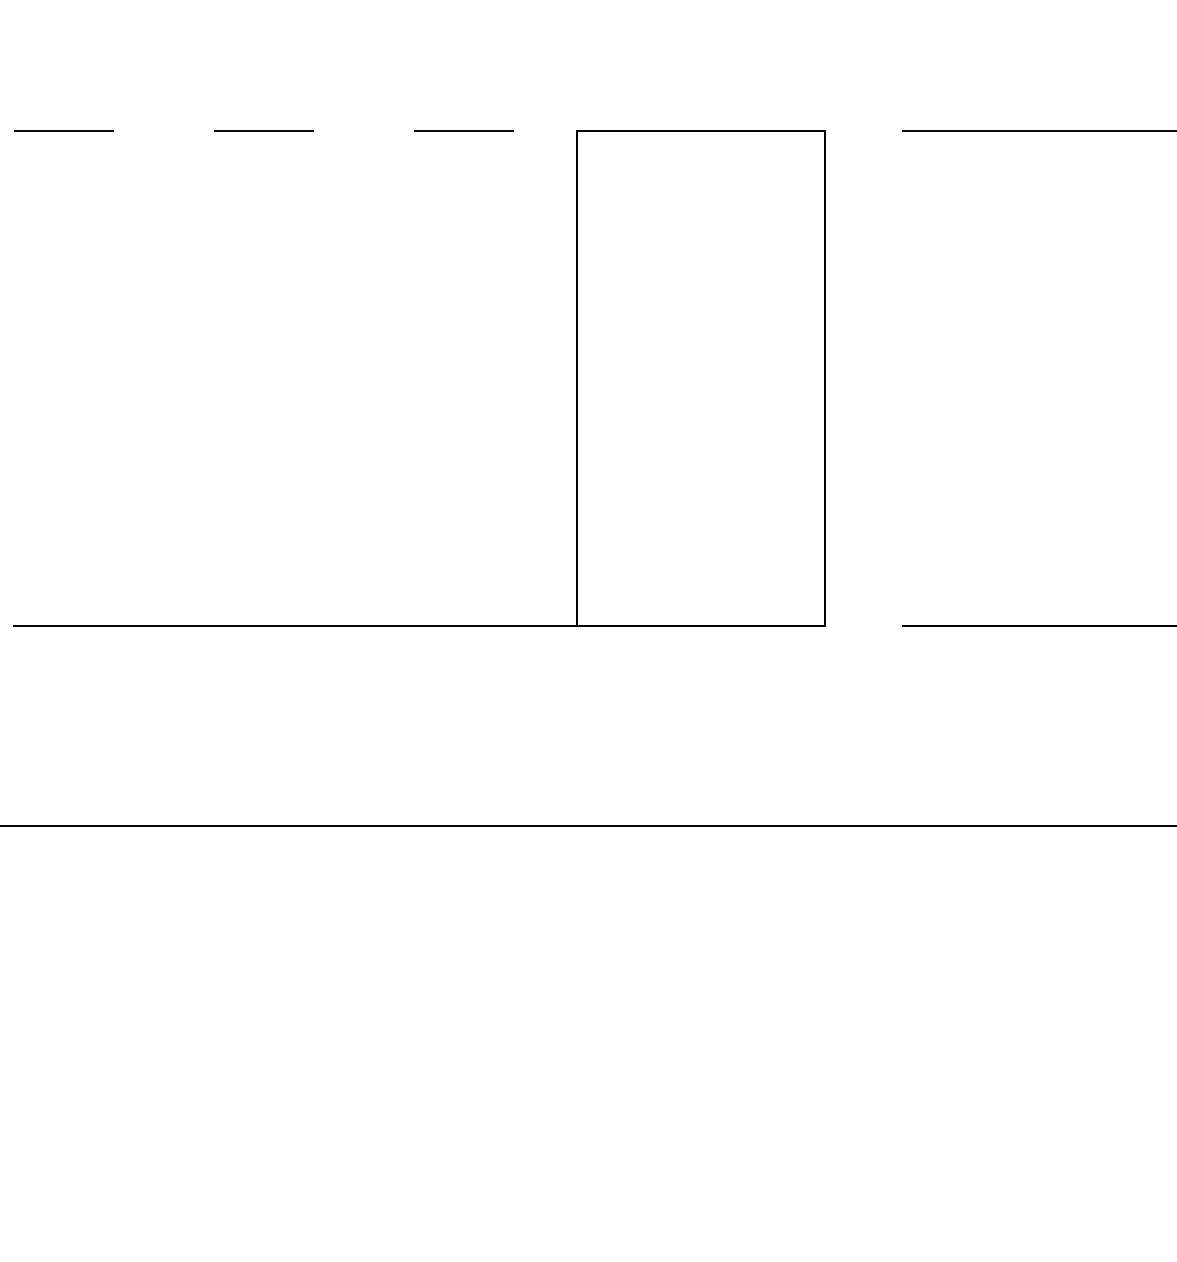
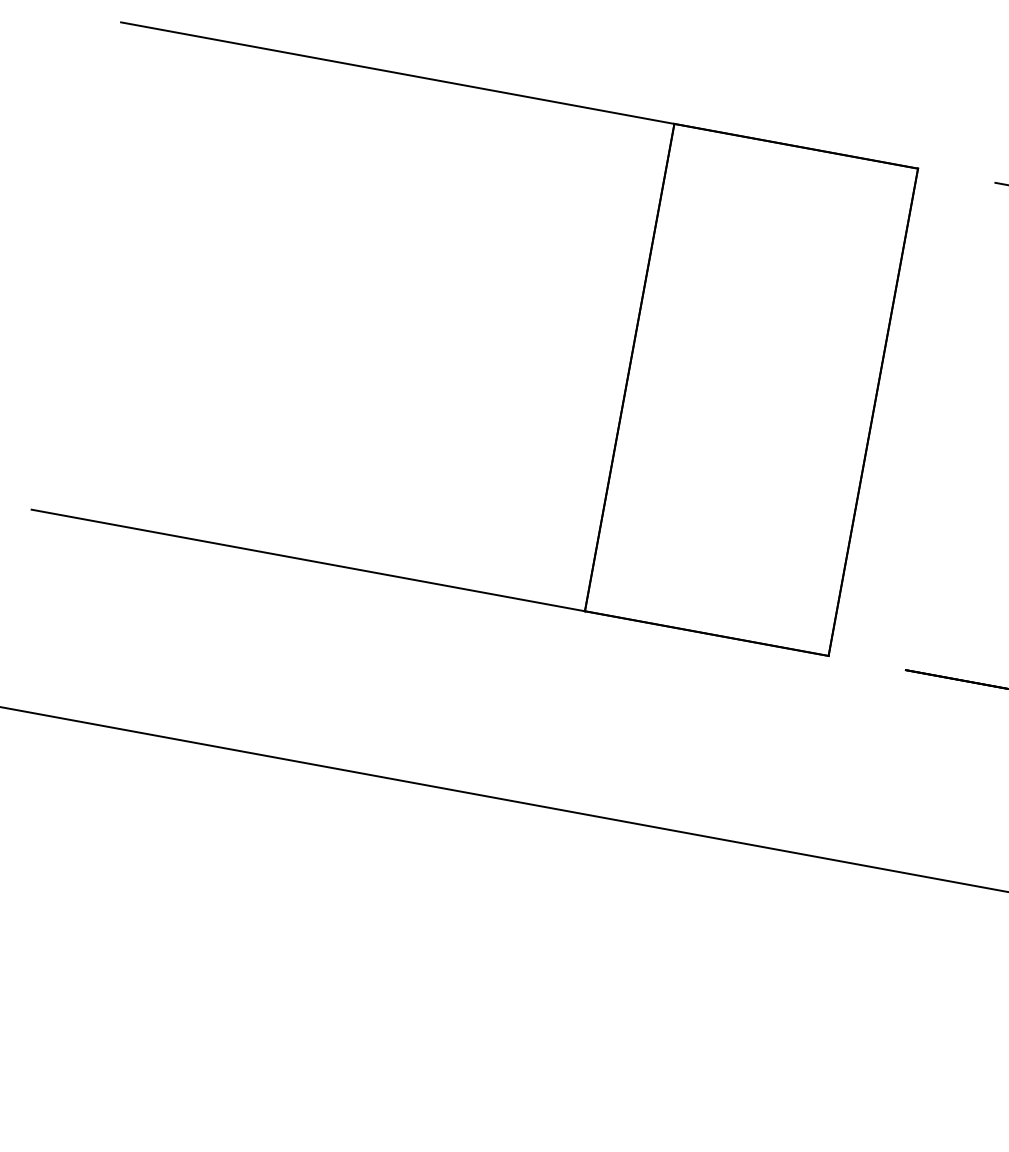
line: (296, 130) -> (398, 72), dashed -> solid

